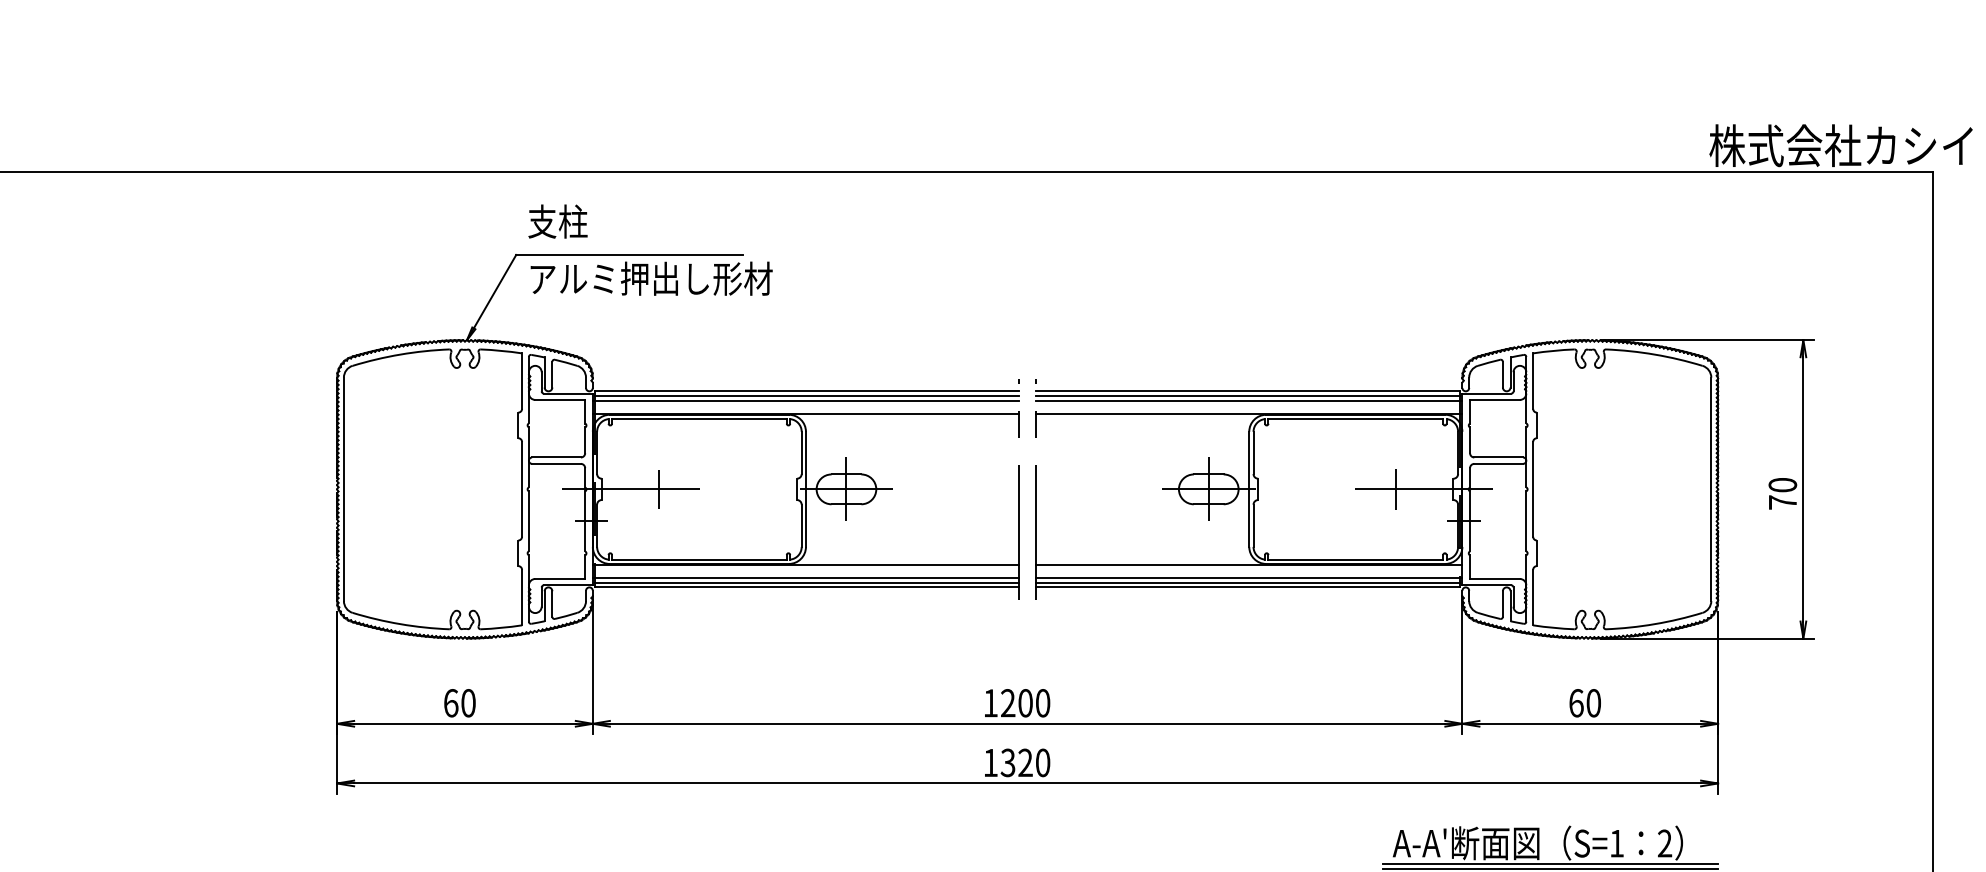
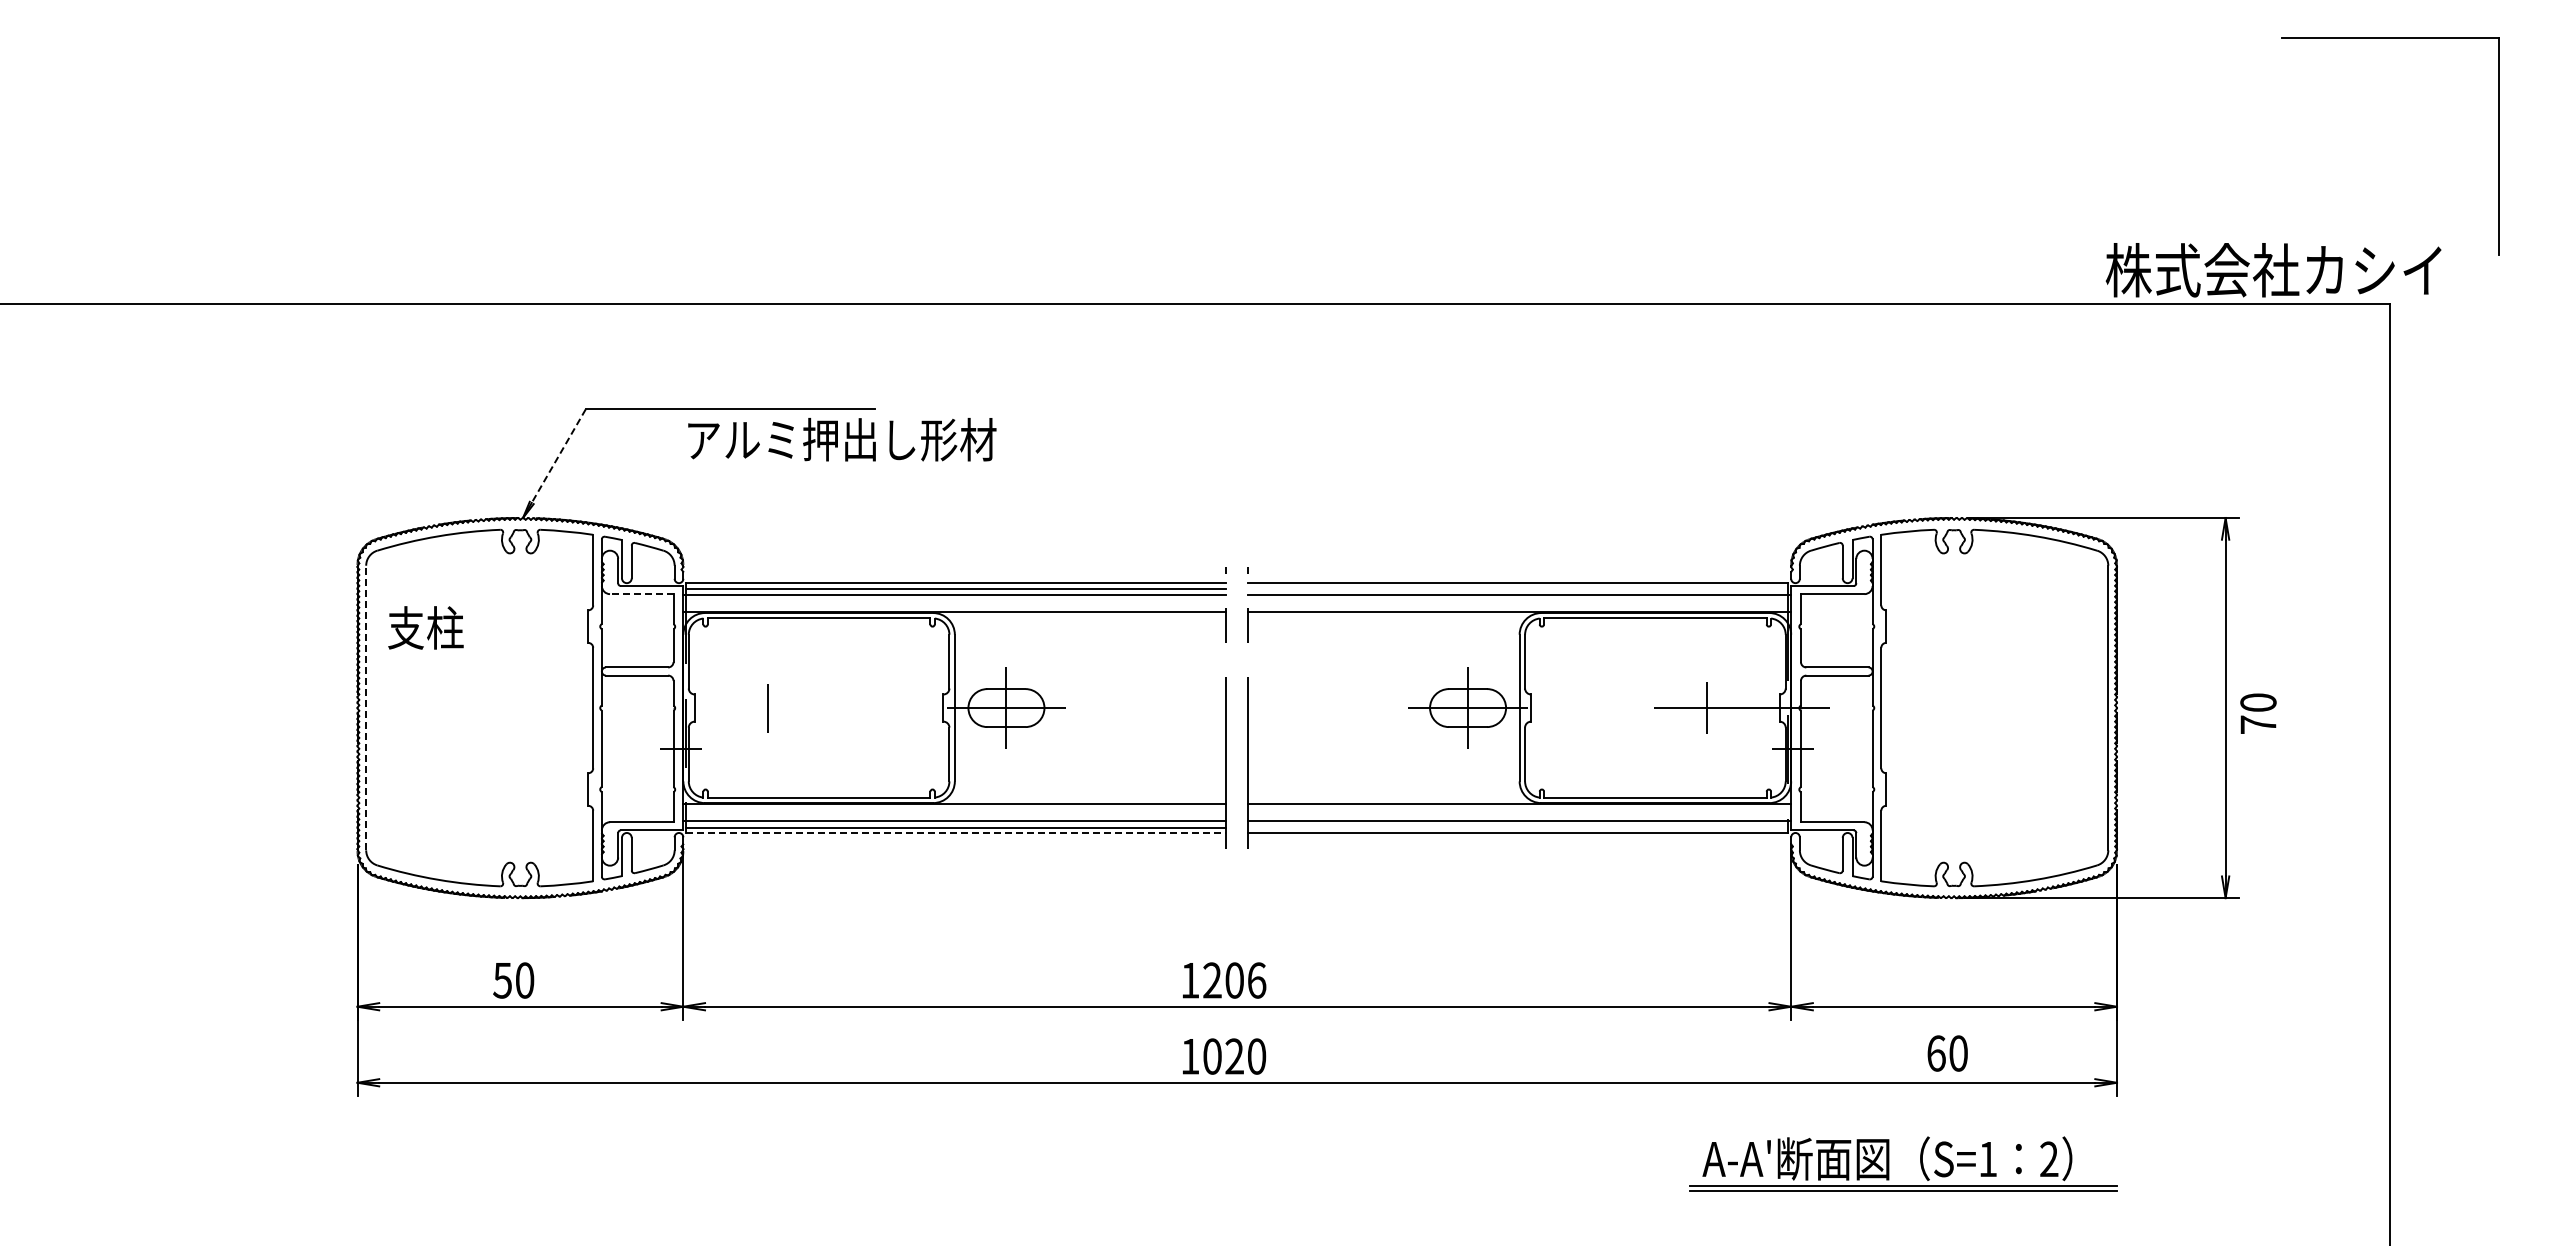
text: (557, 221) -> (425, 627), moved
text: (651, 278) -> (842, 439), moved
line: (494, 291) -> (558, 456), solid -> dashed
line: (1248, 395) -> (1518, 588), removed
line: (560, 400) -> (641, 594), solid -> dashed
line: (344, 488) -> (366, 707), solid -> dashed
line: (631, 489) -> (732, 708), removed
text: (1782, 493) -> (2258, 713), moved
line: (1248, 583) -> (1518, 827), removed
line: (807, 587) -> (956, 832), solid -> dashed
text: (450, 703) -> (502, 980), 60 -> 50
text: (1043, 703) -> (1257, 980), 1200 -> 1206
text: (1585, 703) -> (1947, 1053), moved
text: (1008, 762) -> (1212, 1056), 1320 -> 1020

